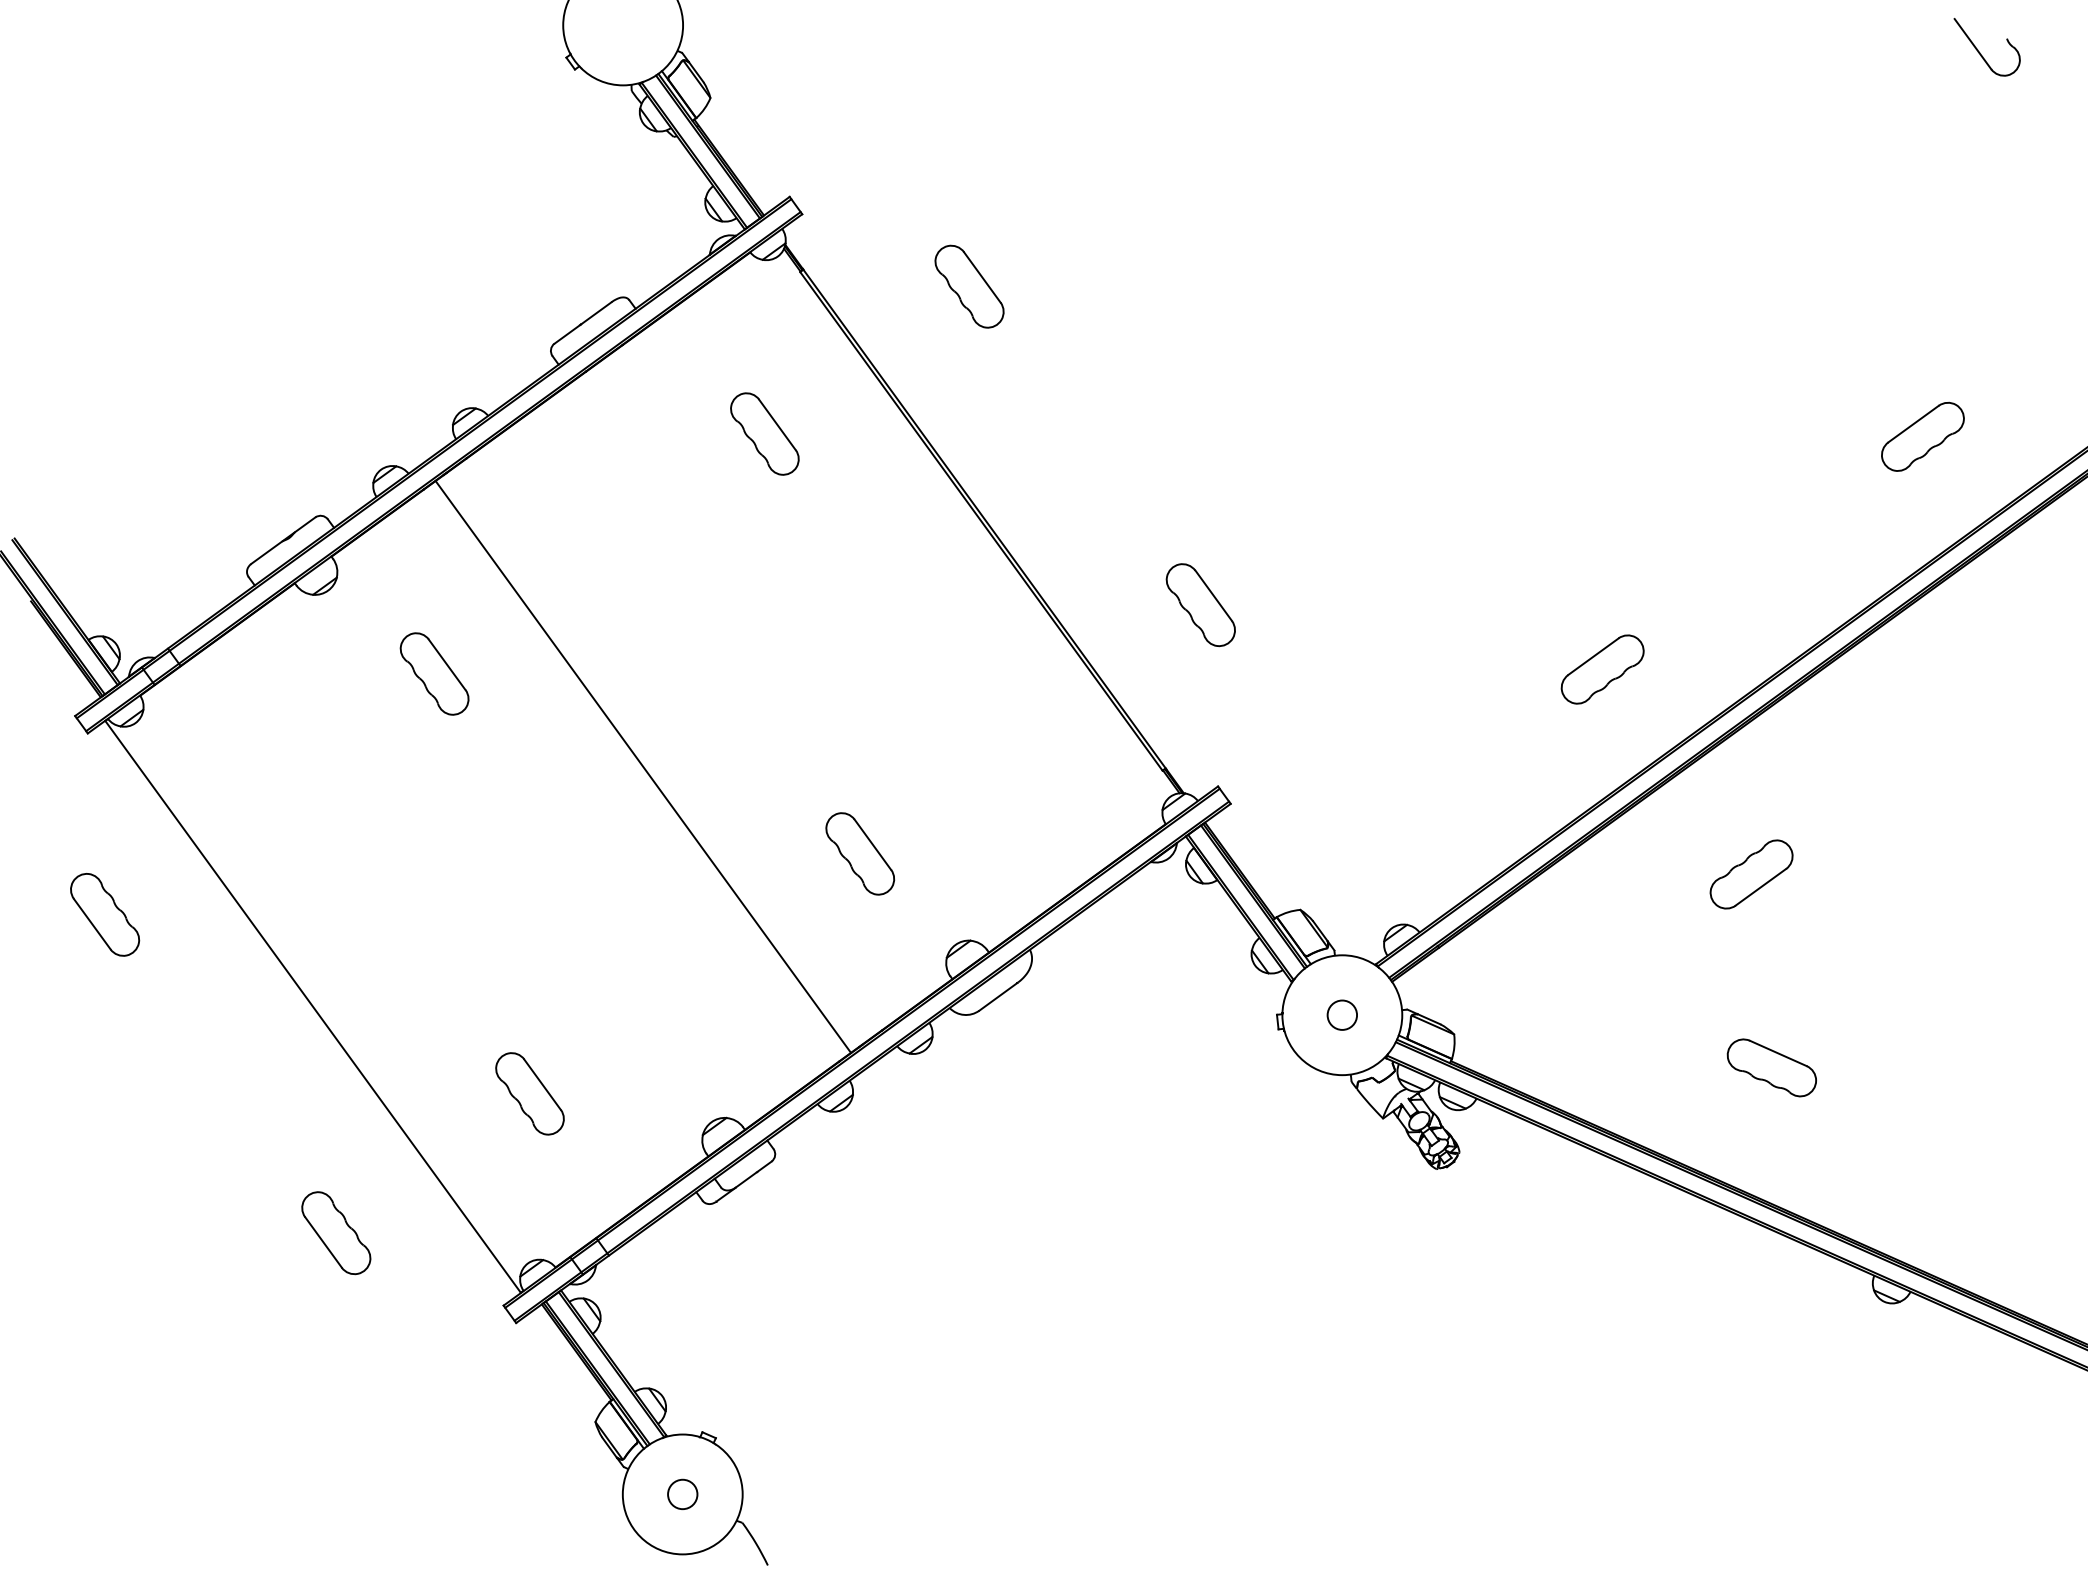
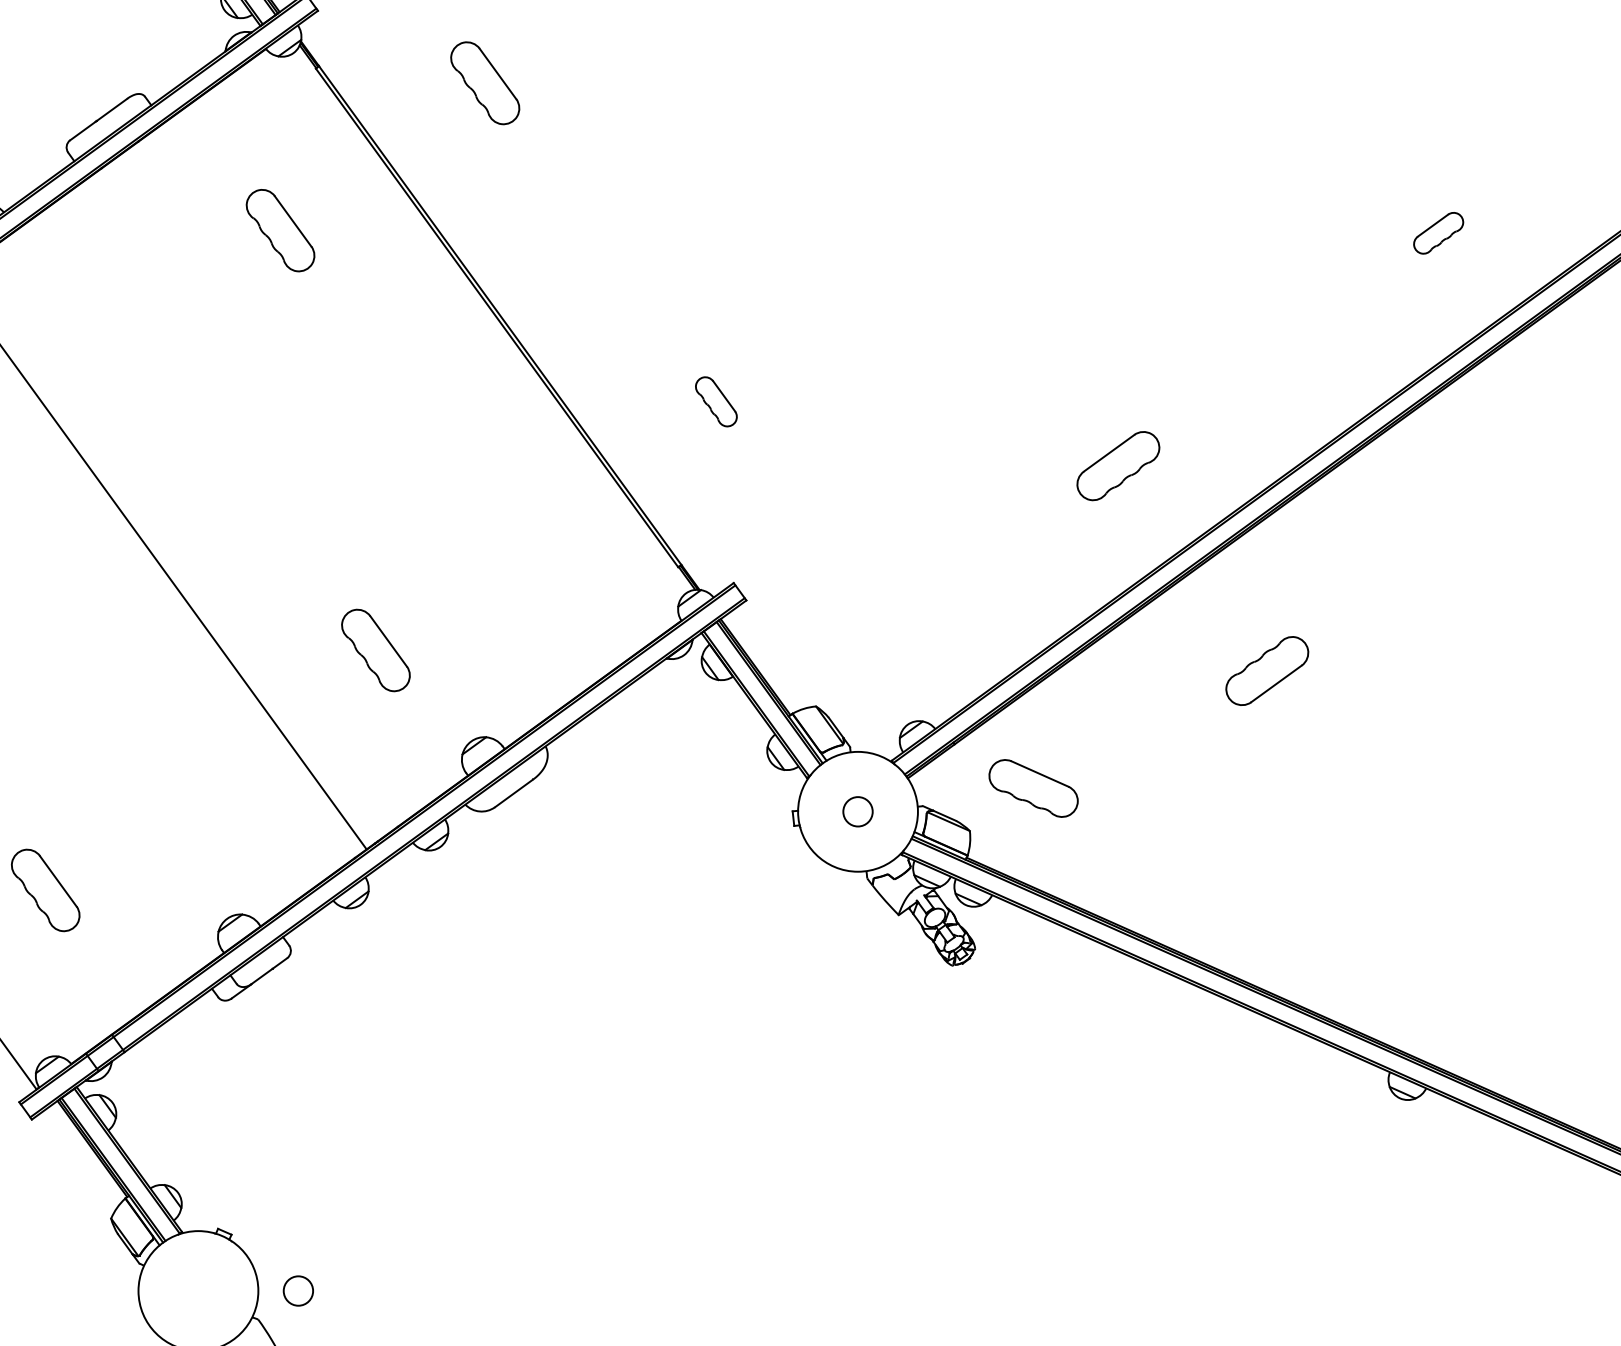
part: (1922, 436) -> (1438, 233), size x0.6
part: (1200, 605) -> (716, 402), size x0.6
part: (1771, 1067) -> (1033, 788), moved
circle: (682, 1493) -> (298, 1290), moved

